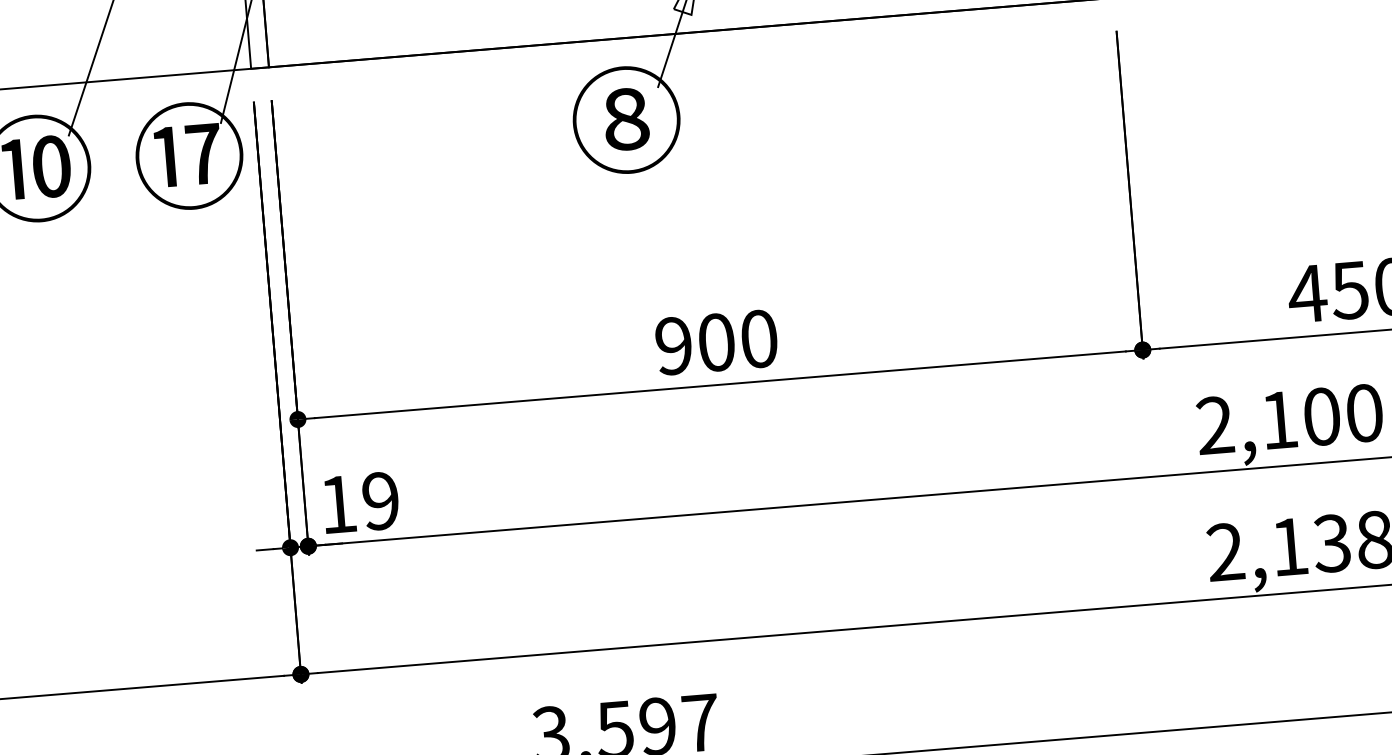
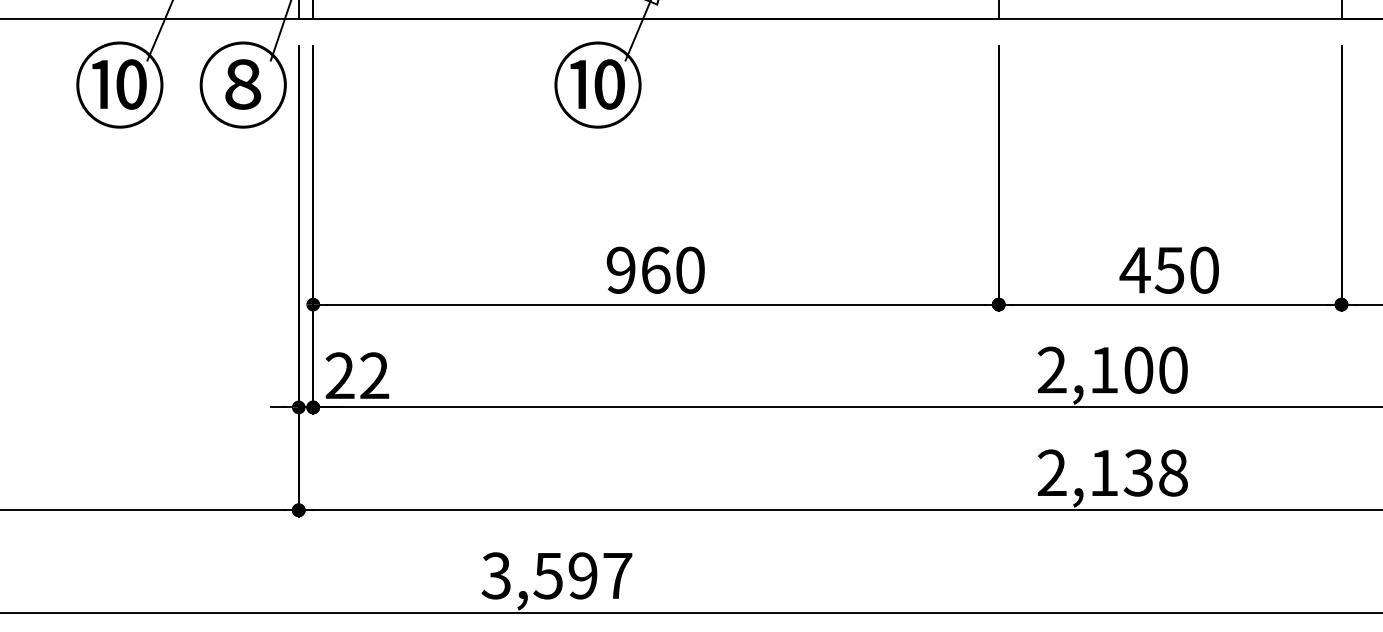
text: (625, 119) -> (597, 84), ⑧ -> ⑩
text: (188, 155) -> (242, 84), ⑰ -> ⑧
text: (716, 341) -> (655, 269), 900 -> 960
text: (359, 502) -> (357, 375), 19 -> 22

